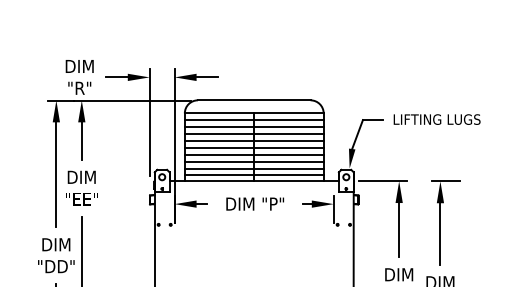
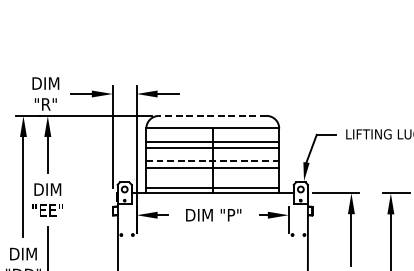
line: (253, 100) -> (212, 116), solid -> dashed
line: (253, 120) -> (212, 135), removed
line: (253, 140) -> (212, 154), removed
line: (253, 147) -> (212, 161), solid -> dashed
line: (253, 161) -> (212, 174), removed
line: (253, 168) -> (212, 181), removed

